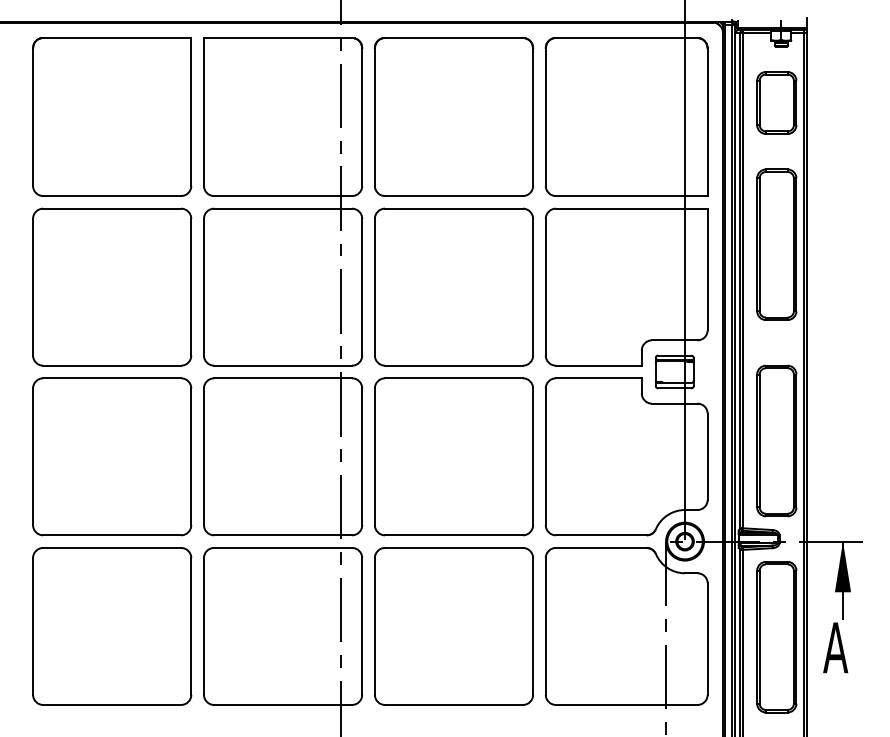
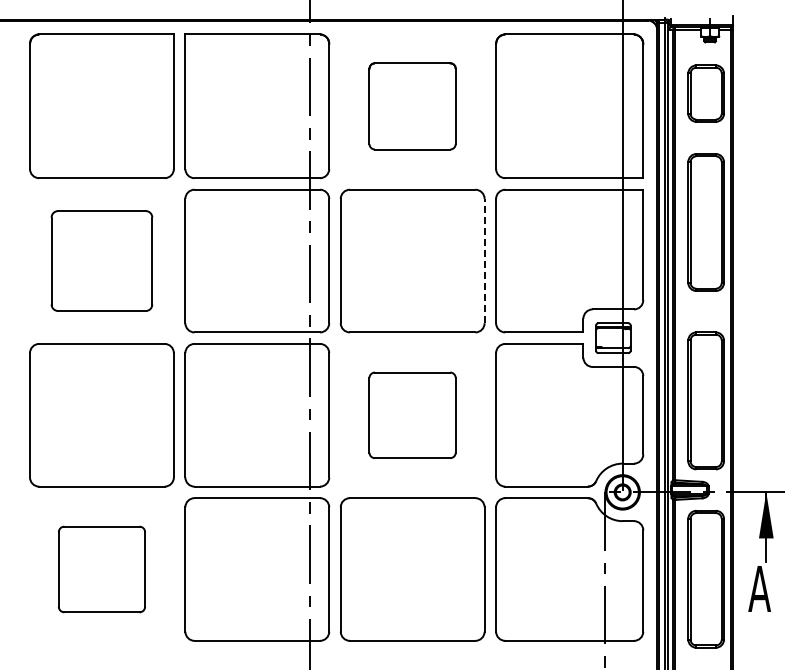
part: (453, 117) -> (412, 106), size x0.6
part: (111, 286) -> (101, 260), size x0.7
line: (533, 286) -> (484, 260), solid -> dashed
part: (453, 457) -> (412, 415), size x0.6
part: (111, 626) -> (101, 569), size x0.6

